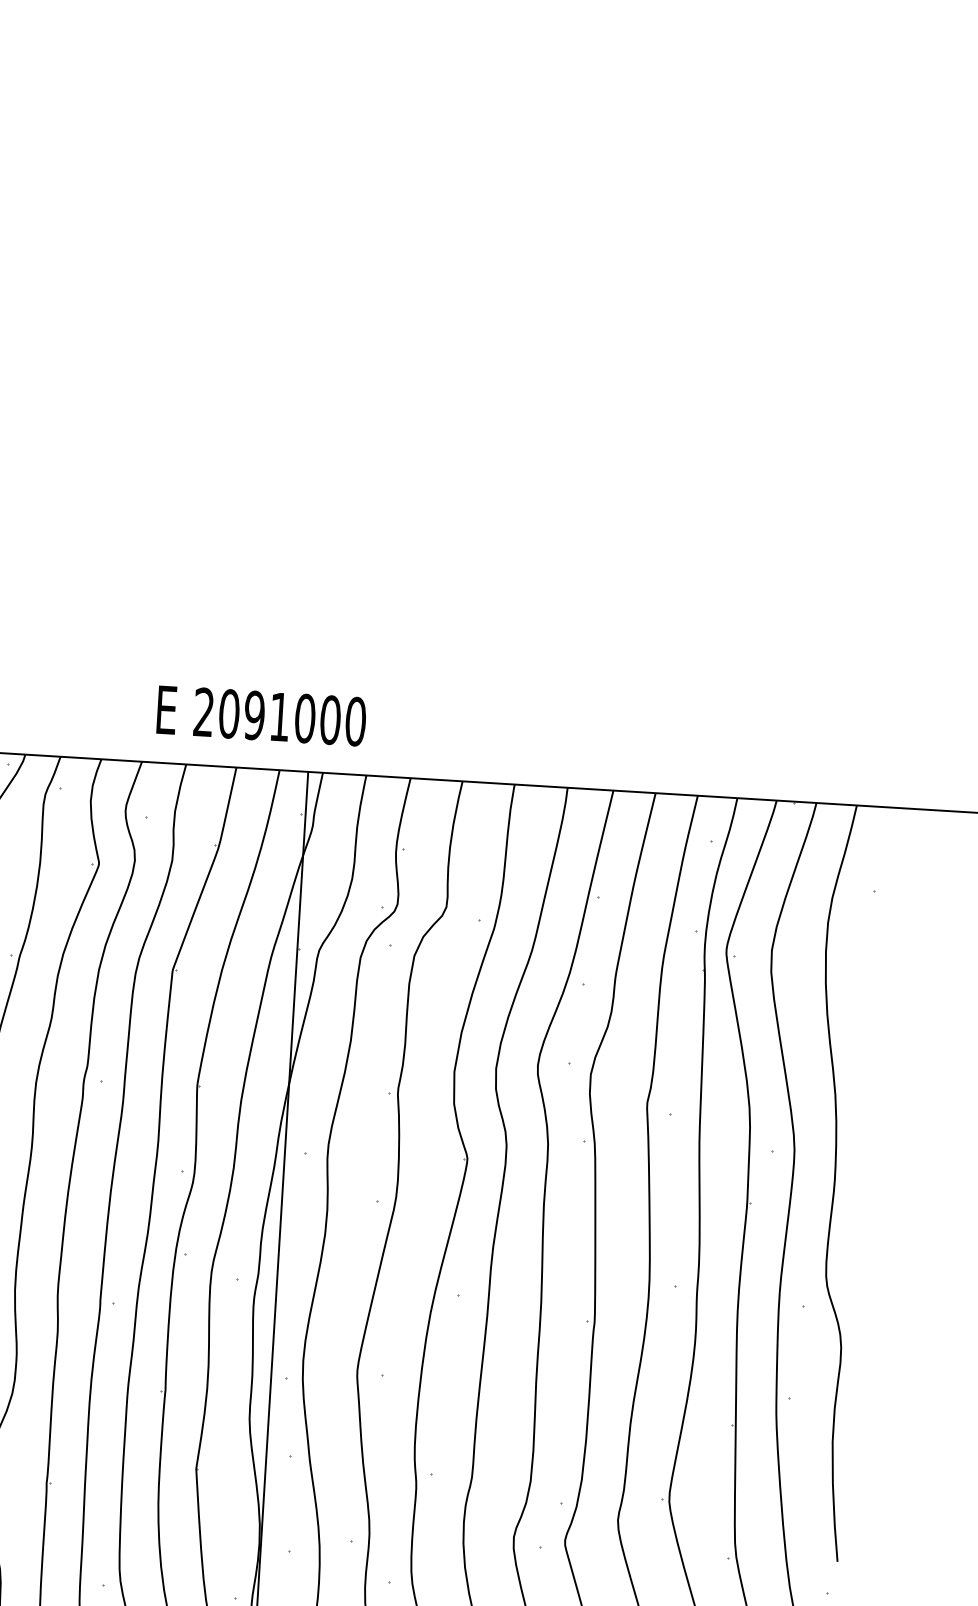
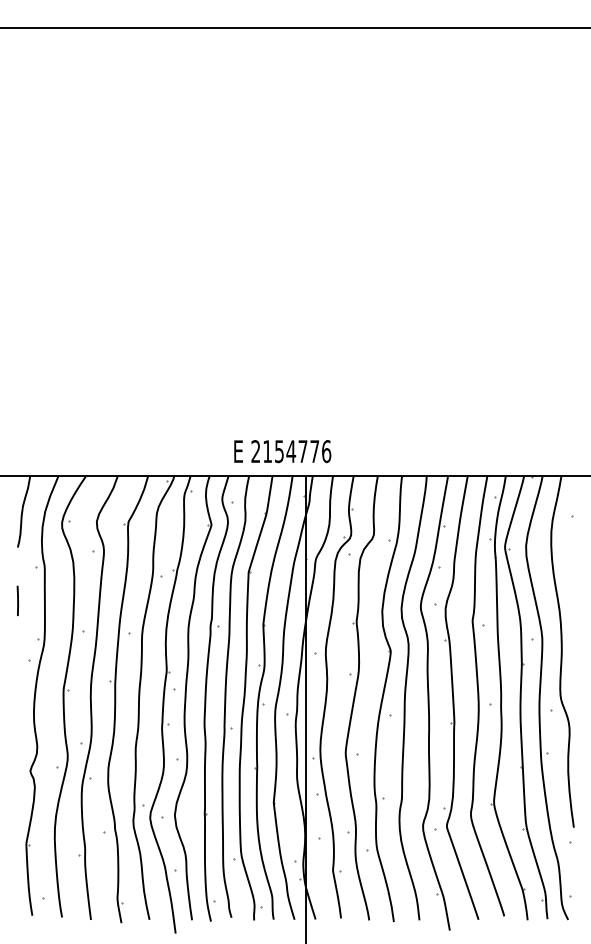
text: (293, 717) -> (297, 451), 2091000 -> 2154776

